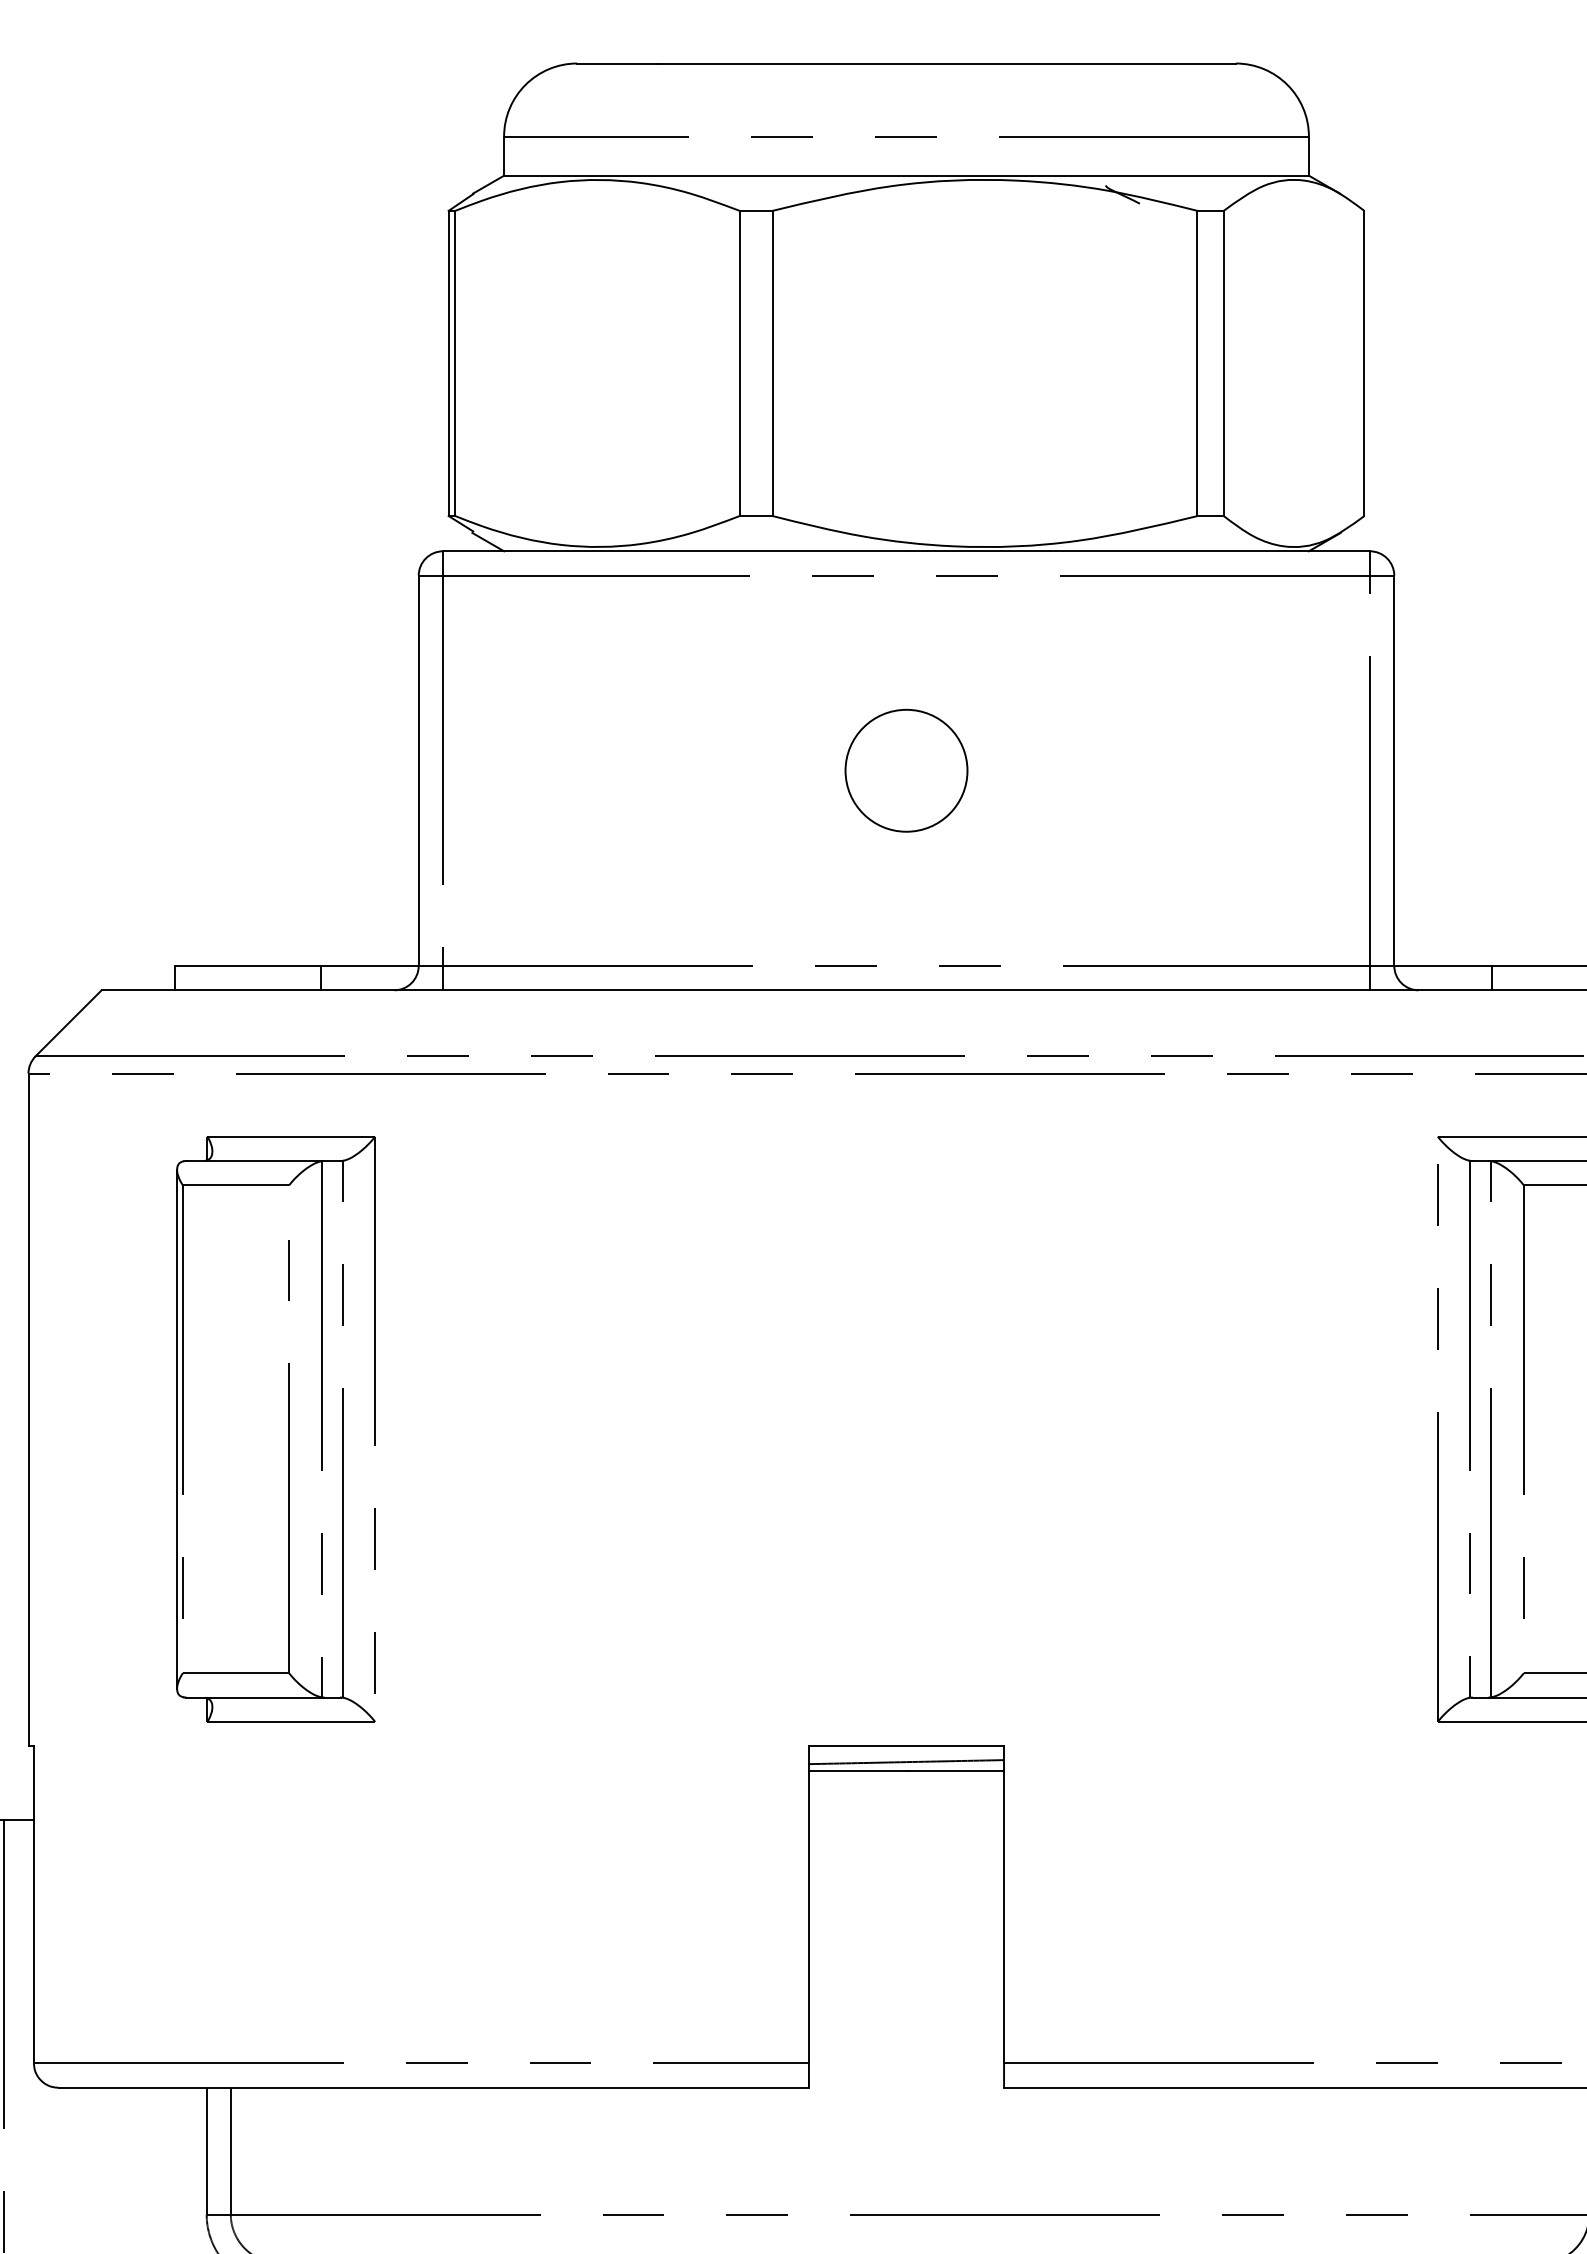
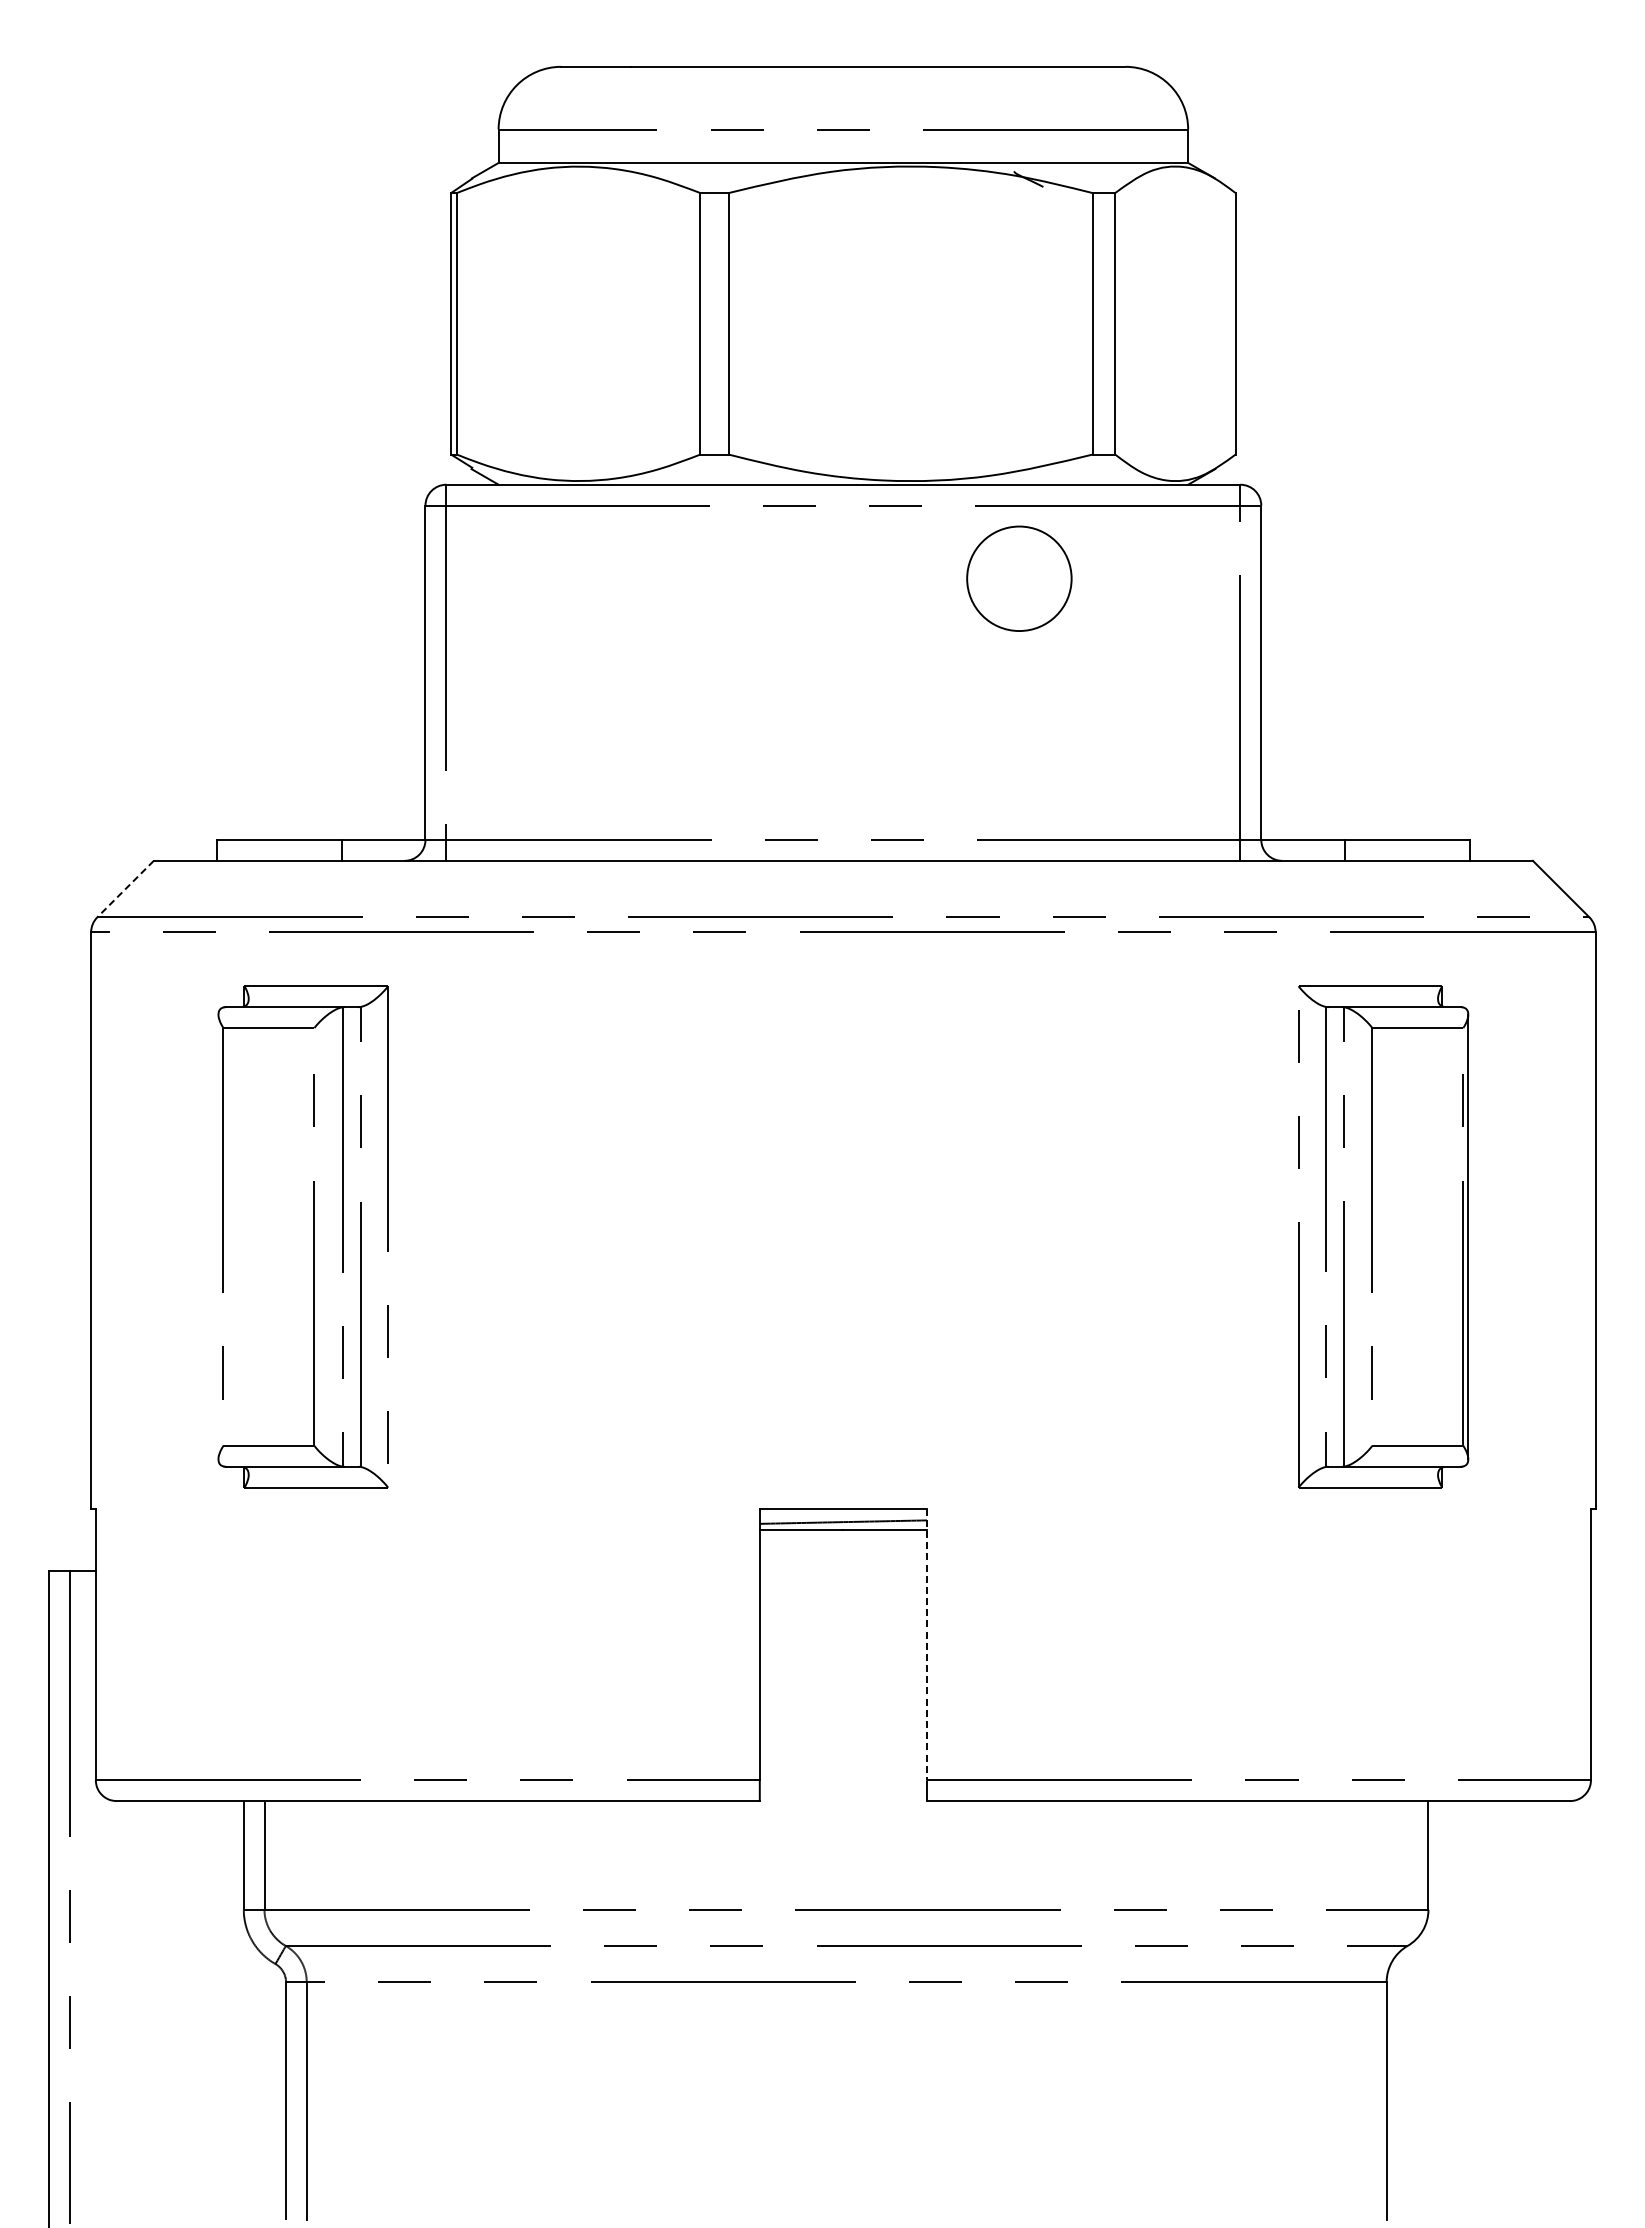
circle: (906, 770) -> (1019, 578), moved
line: (68, 1023) -> (125, 889), solid -> dashed
line: (177, 1428) -> (218, 1236), removed
line: (1003, 1904) -> (926, 1644), solid -> dashed

